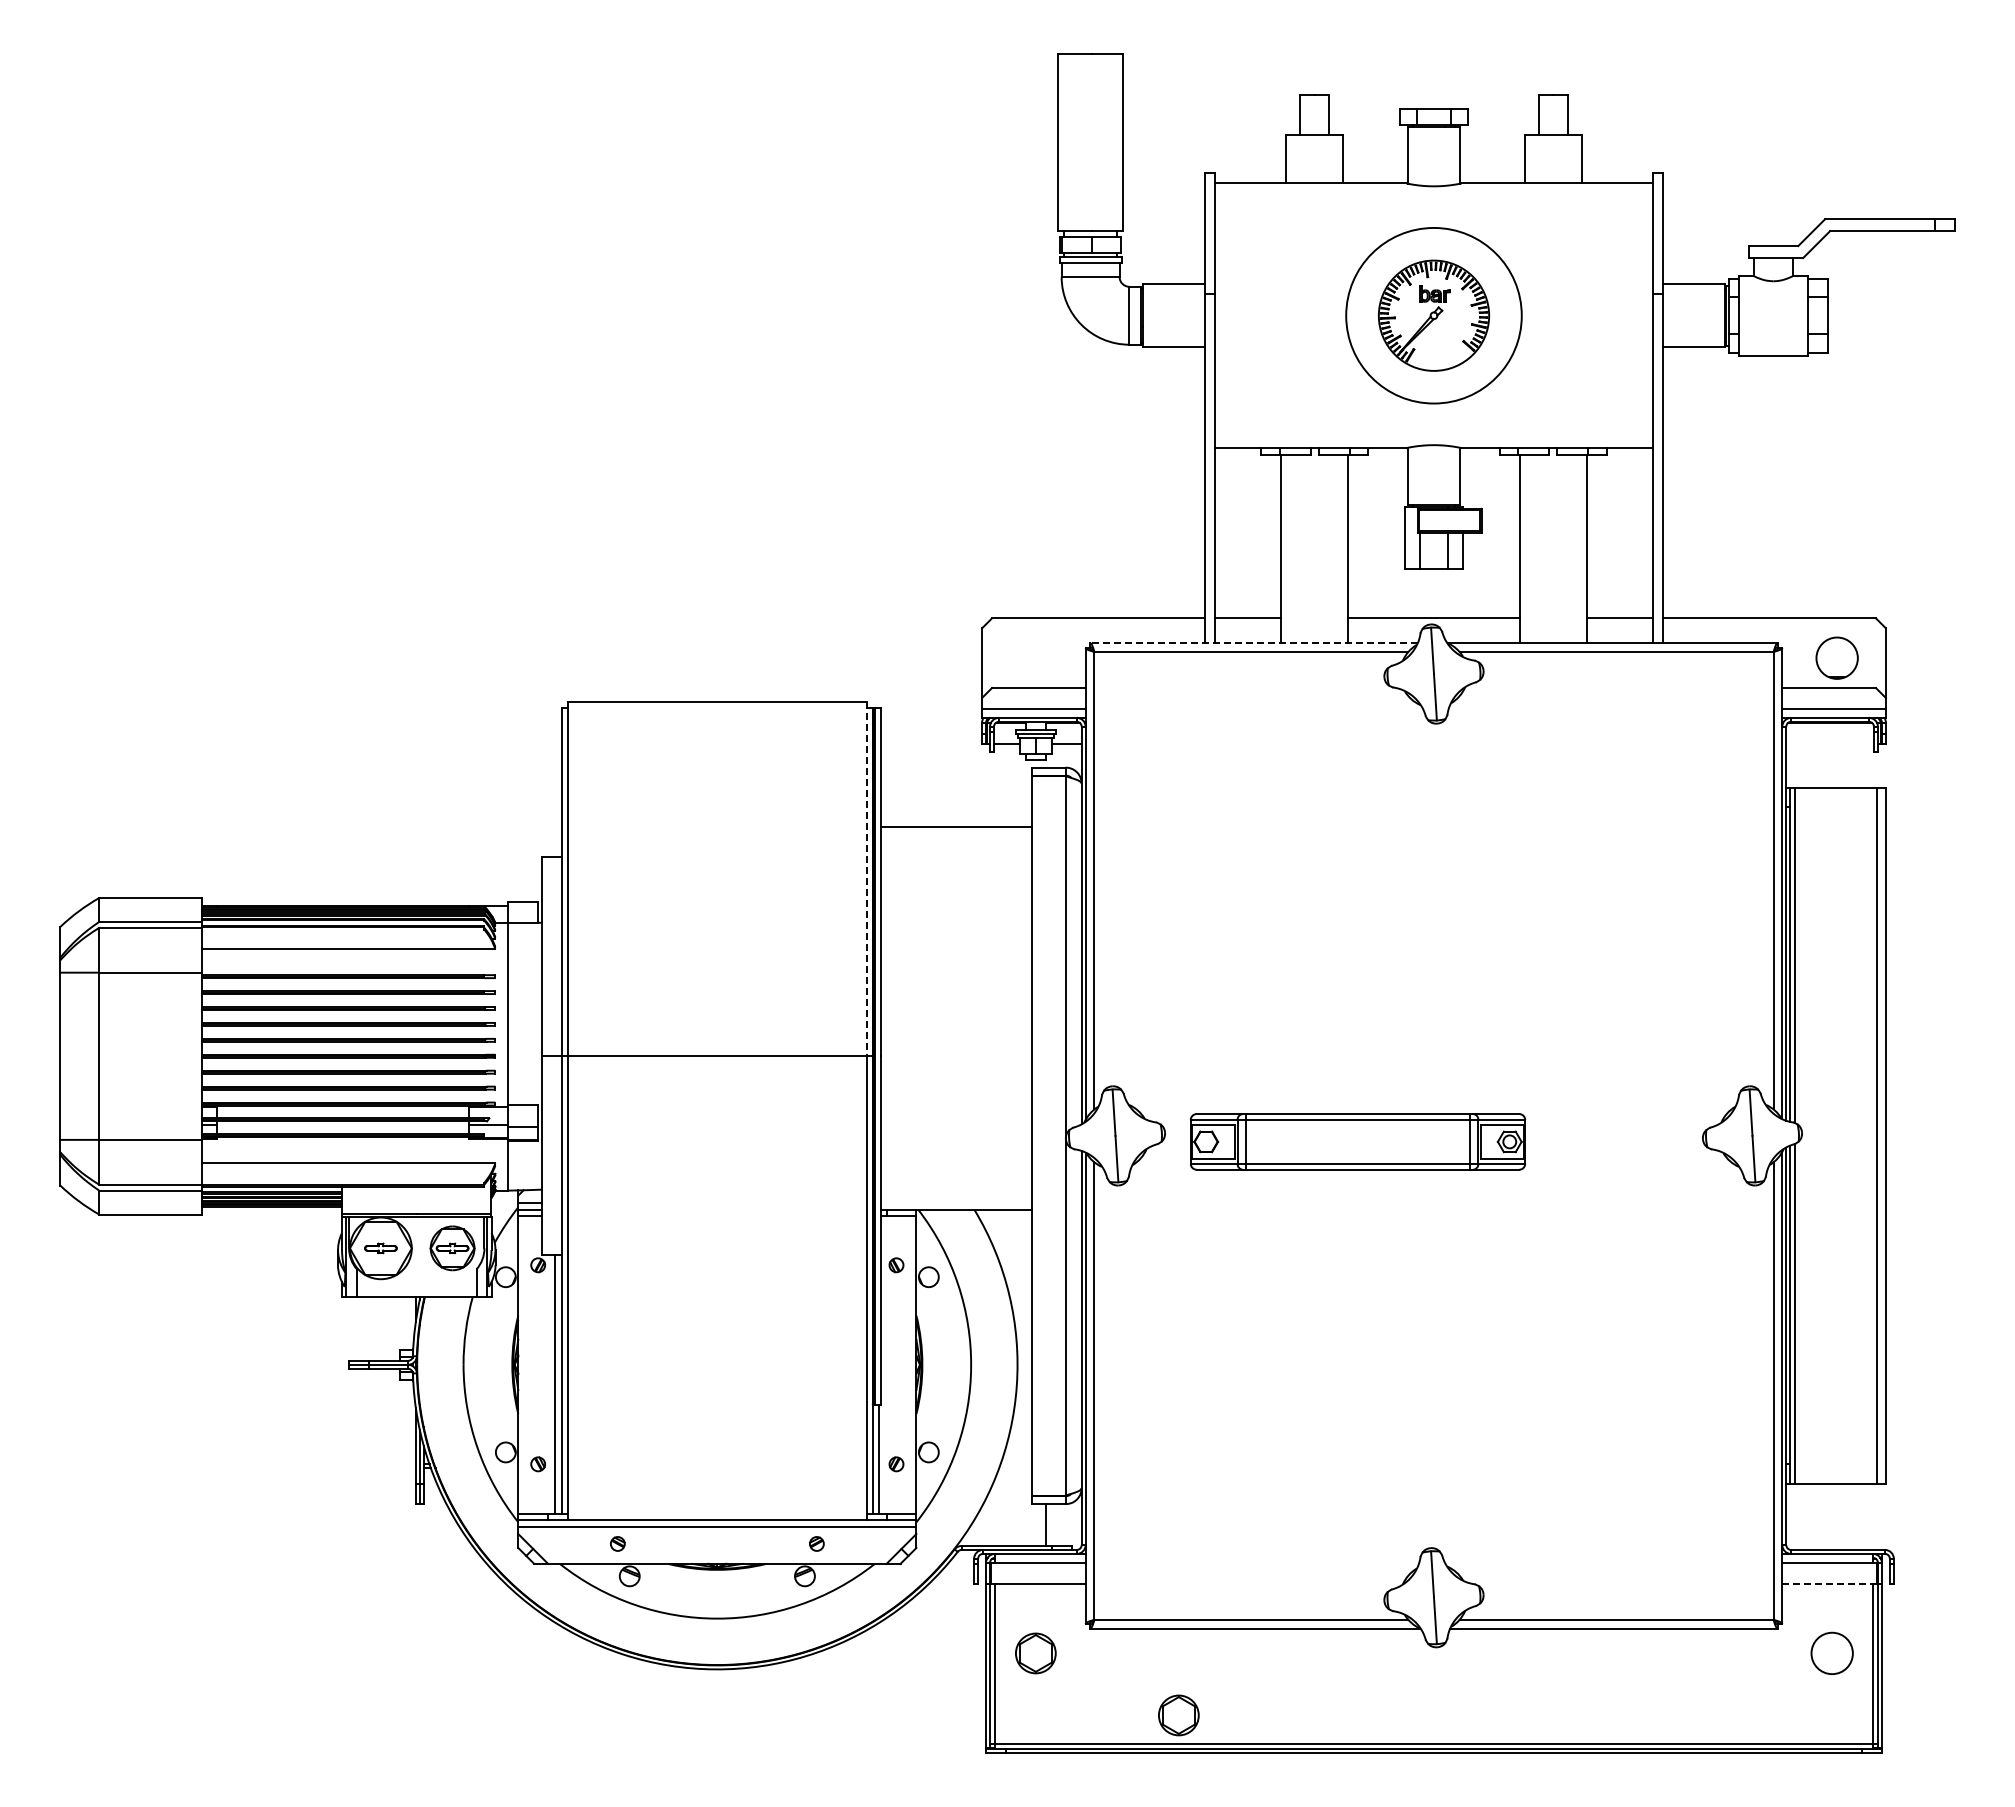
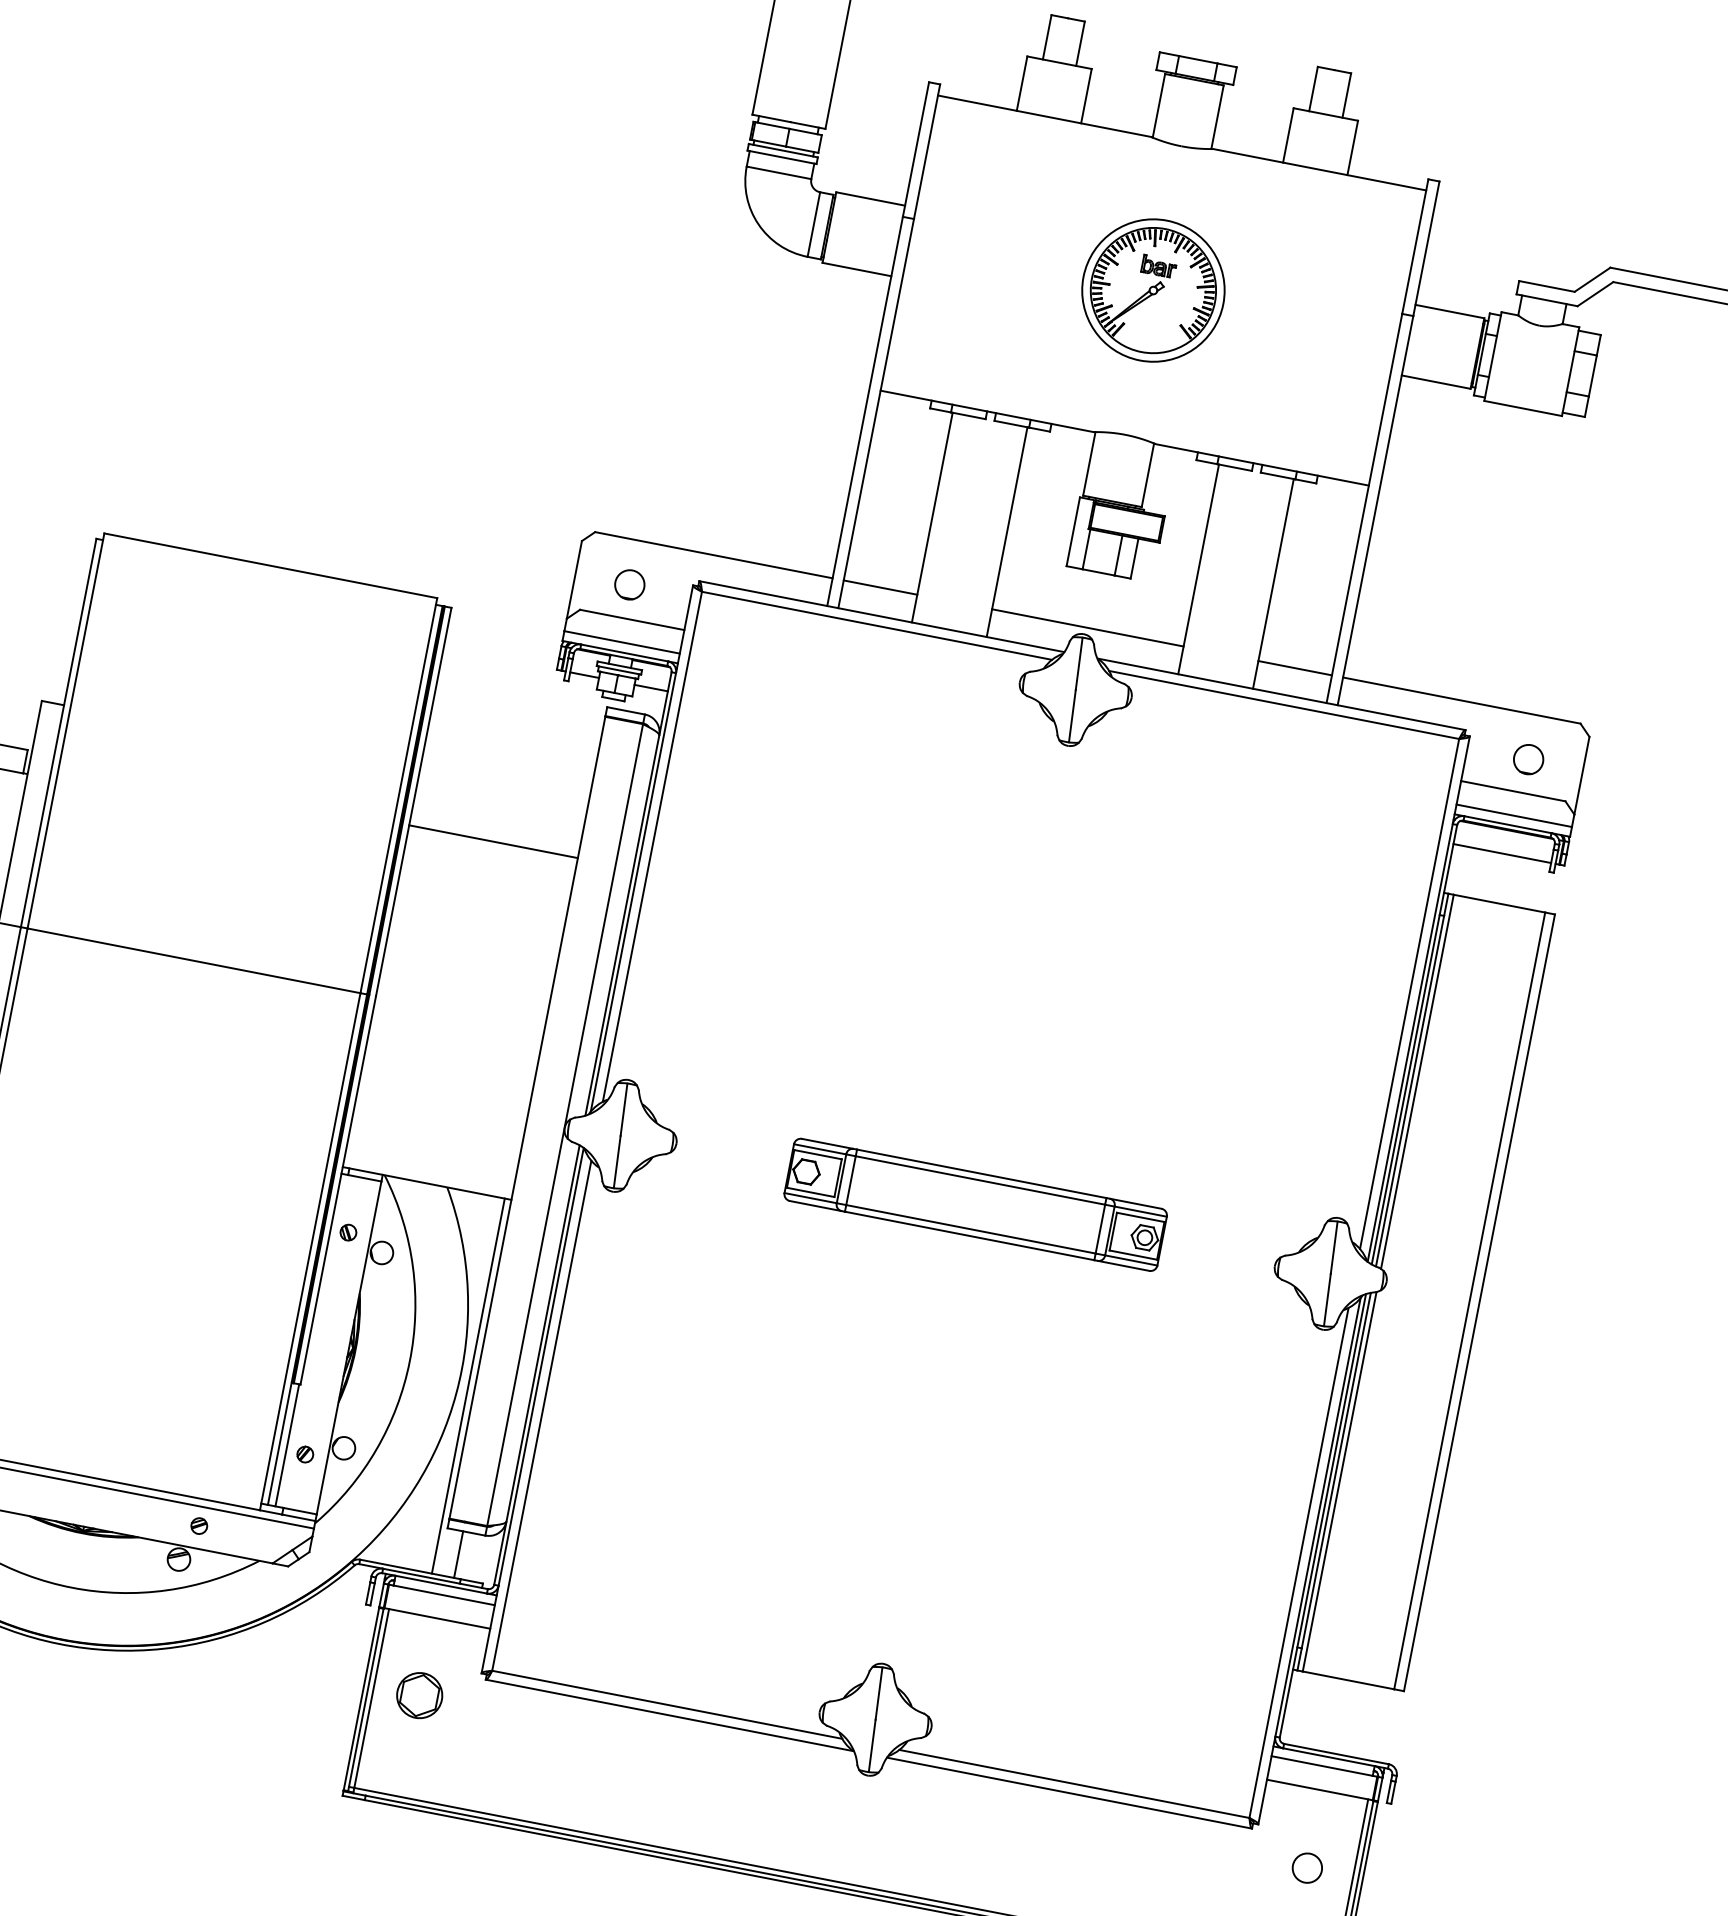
circle: (1433, 315) -> (1152, 290), size x0.71
line: (1254, 643) -> (882, 617), dashed -> solid
circle: (1030, 657) -> (629, 584), added
circle: (1836, 657) -> (1528, 758), size x0.62
line: (1829, 743) -> (1501, 853), added
line: (955, 827) -> (492, 842), moved
line: (866, 879) -> (398, 796), dashed -> solid
part: (1357, 1141) -> (975, 1204), moved
line: (1025, 1377) -> (467, 1385), added
line: (1830, 1583) -> (1320, 1789), dashed -> solid
circle: (1831, 1653) -> (1306, 1868), size x0.62
part: (1178, 1715) -> (565, 1795), removed

